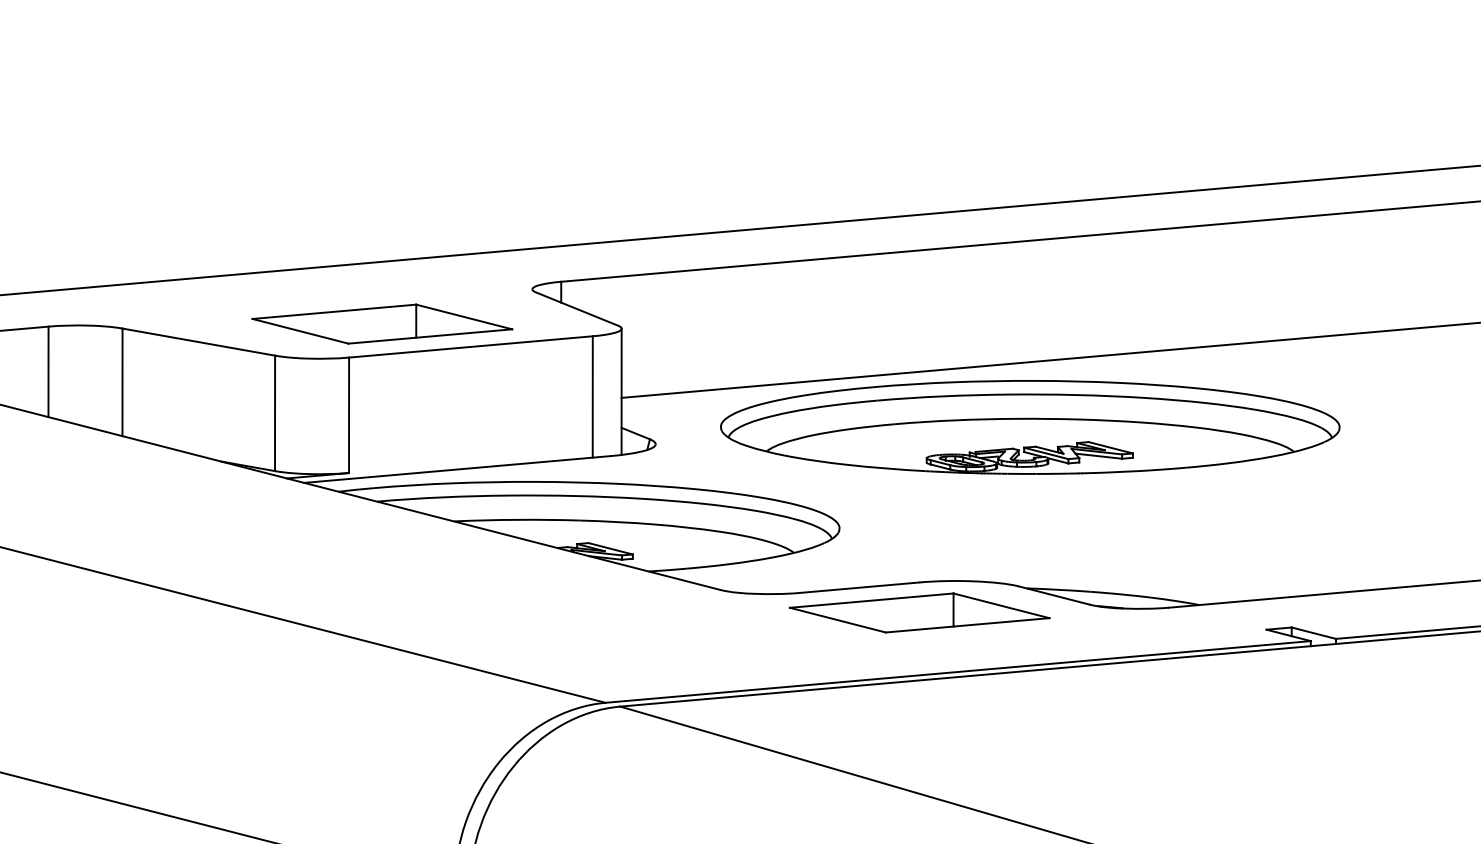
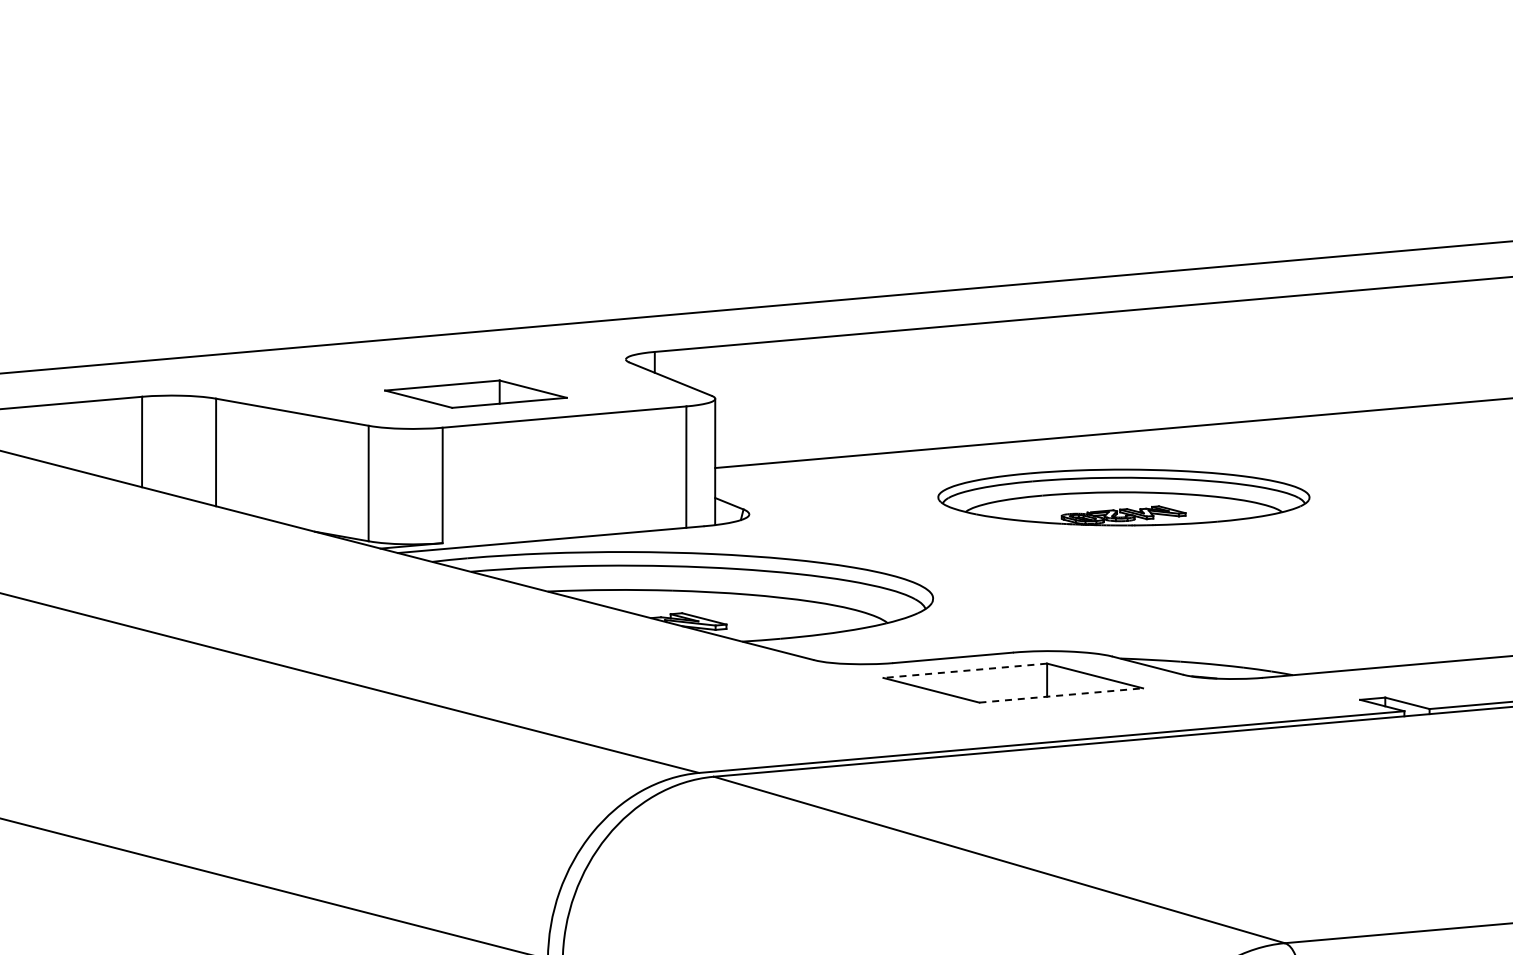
part: (381, 323) -> (475, 393), size x0.7
part: (1029, 427) -> (1123, 497), size x0.6
line: (870, 600) -> (964, 670), solid -> dashed
line: (967, 625) -> (1061, 695), solid -> dashed

